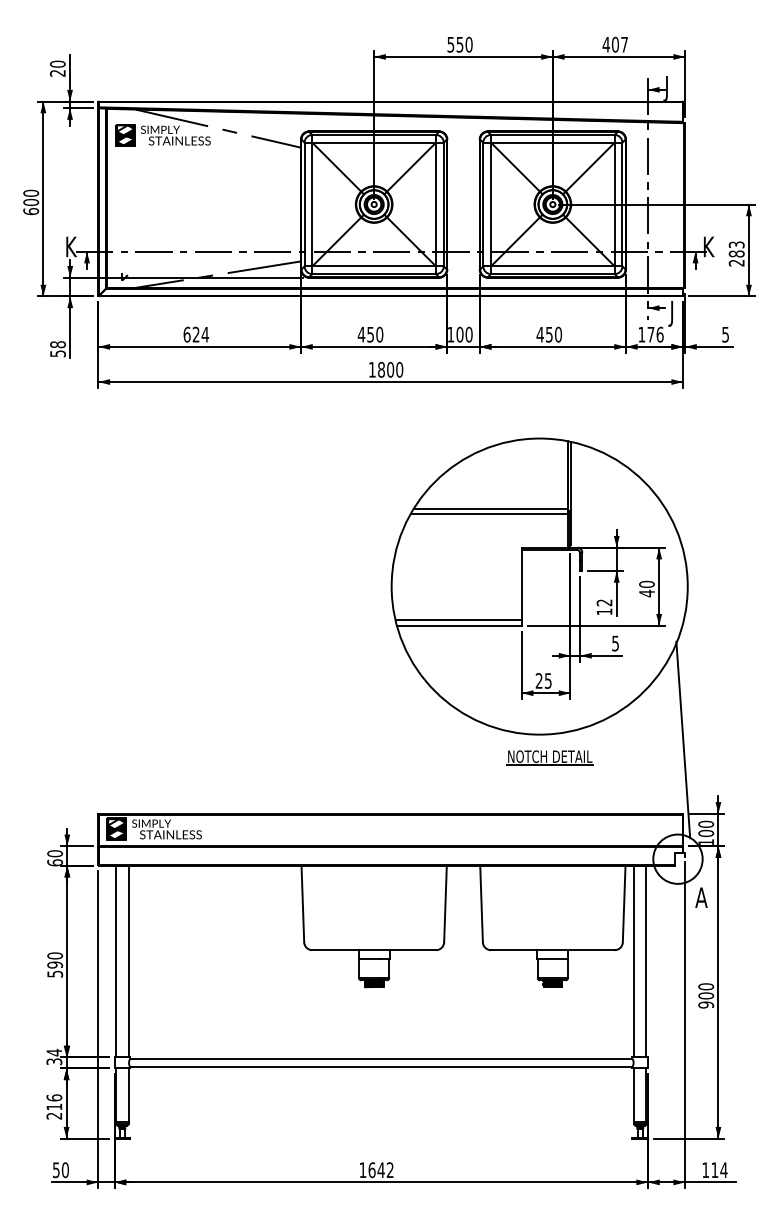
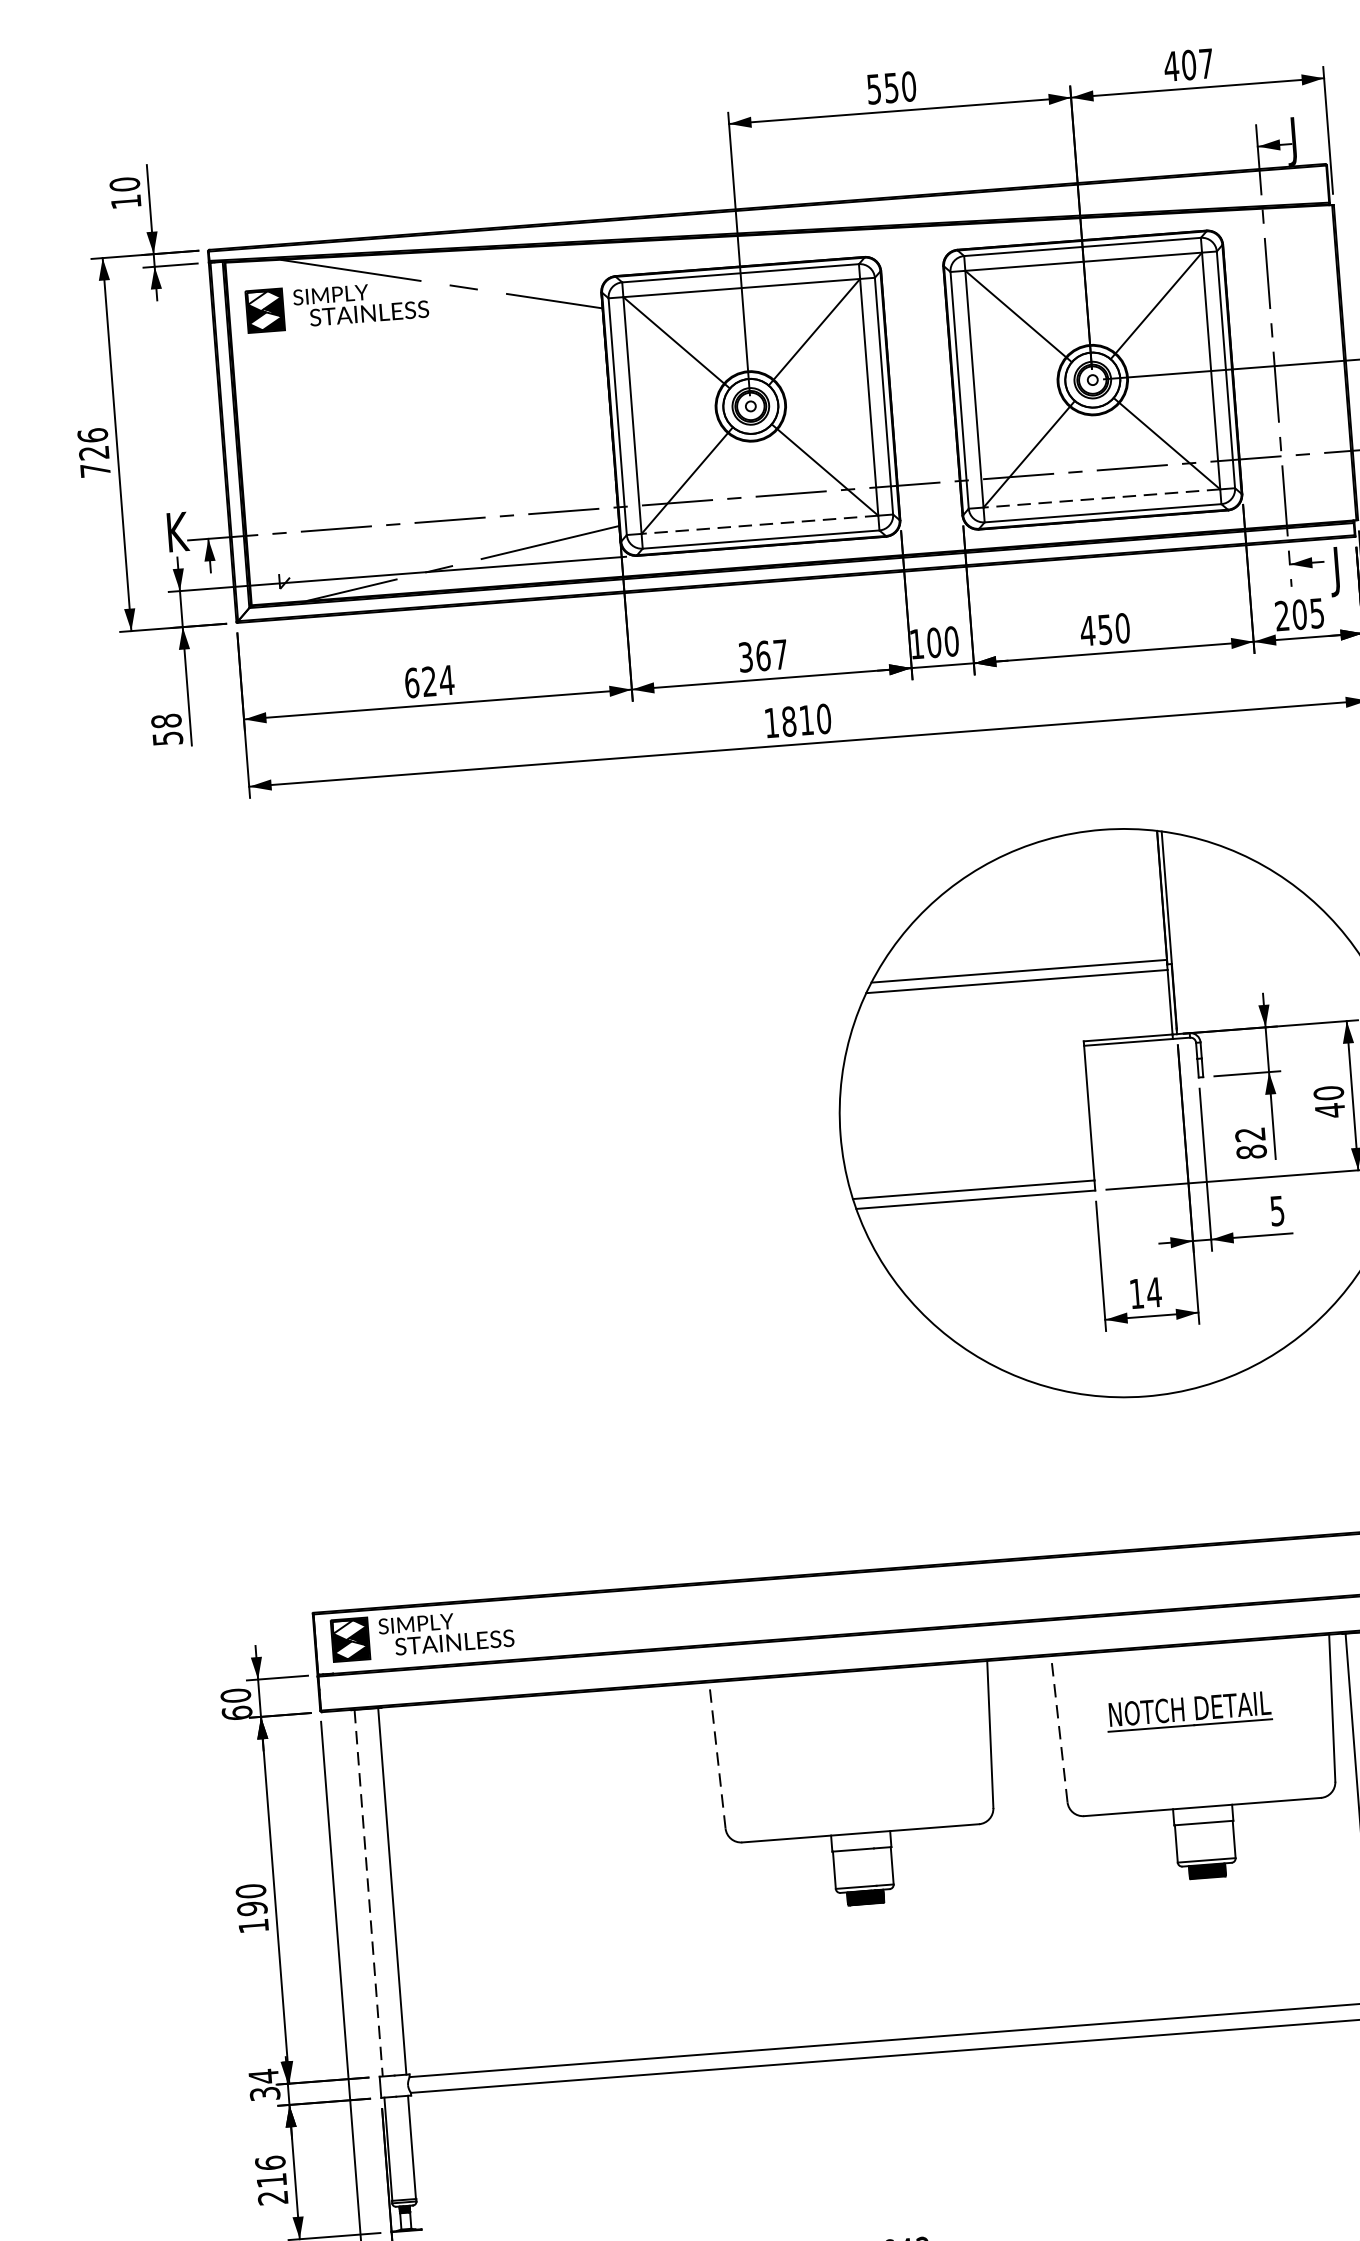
text: (57, 73) -> (125, 202), 20 -> 10
text: (31, 202) -> (94, 452), 600 -> 726
line: (374, 266) -> (760, 524), solid -> dashed
line: (552, 266) -> (1101, 498), solid -> dashed
text: (370, 334) -> (762, 655), 450 -> 367
text: (650, 334) -> (1298, 614), 176 -> 205
text: (390, 369) -> (806, 719), 1800 -> 1810
text: (604, 611) -> (1251, 1151), 12 -> 82
text: (543, 680) -> (1144, 1292), 25 -> 14
part: (549, 757) -> (1188, 1710), moved
line: (302, 903) -> (716, 1754), solid -> dashed
line: (481, 903) -> (1059, 1728), solid -> dashed
line: (116, 961) -> (369, 1892), solid -> dashed
text: (55, 973) -> (254, 1924), 590 -> 190

